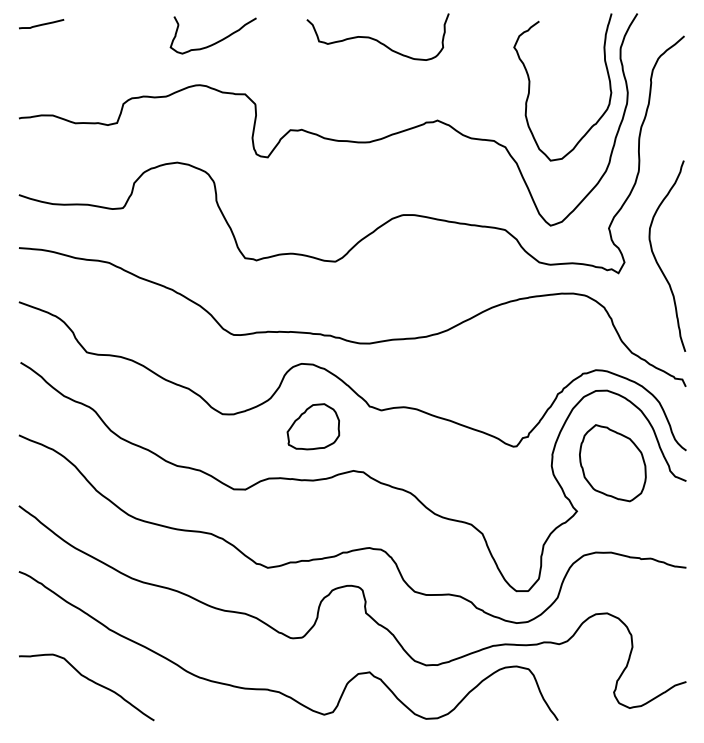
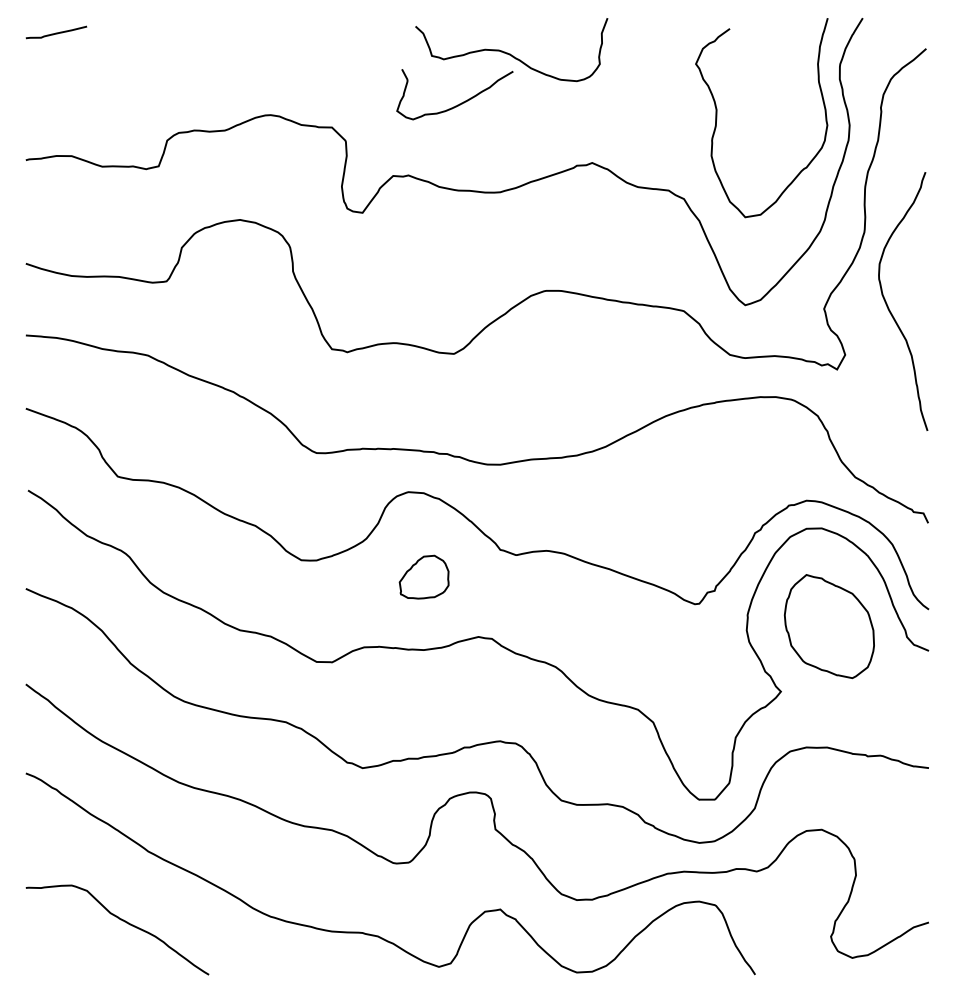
curve: (216, 41) -> (459, 103), moved
curve: (656, 259) -> (888, 305), moved
part: (312, 426) -> (423, 576), size x0.7

